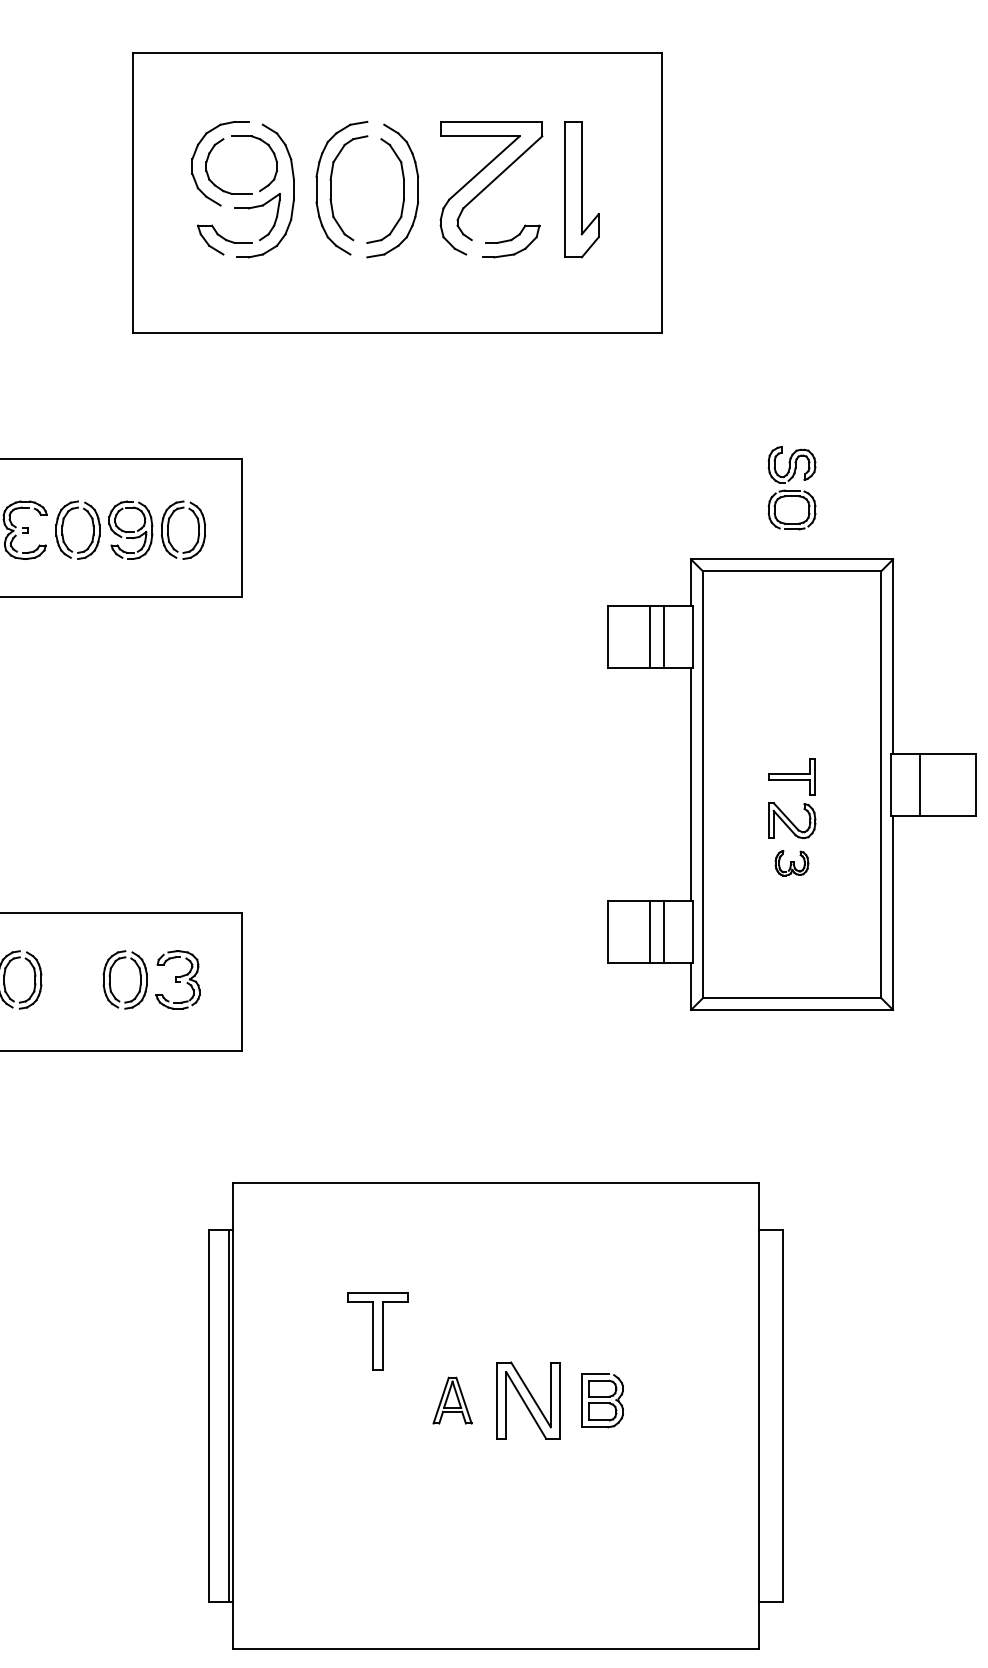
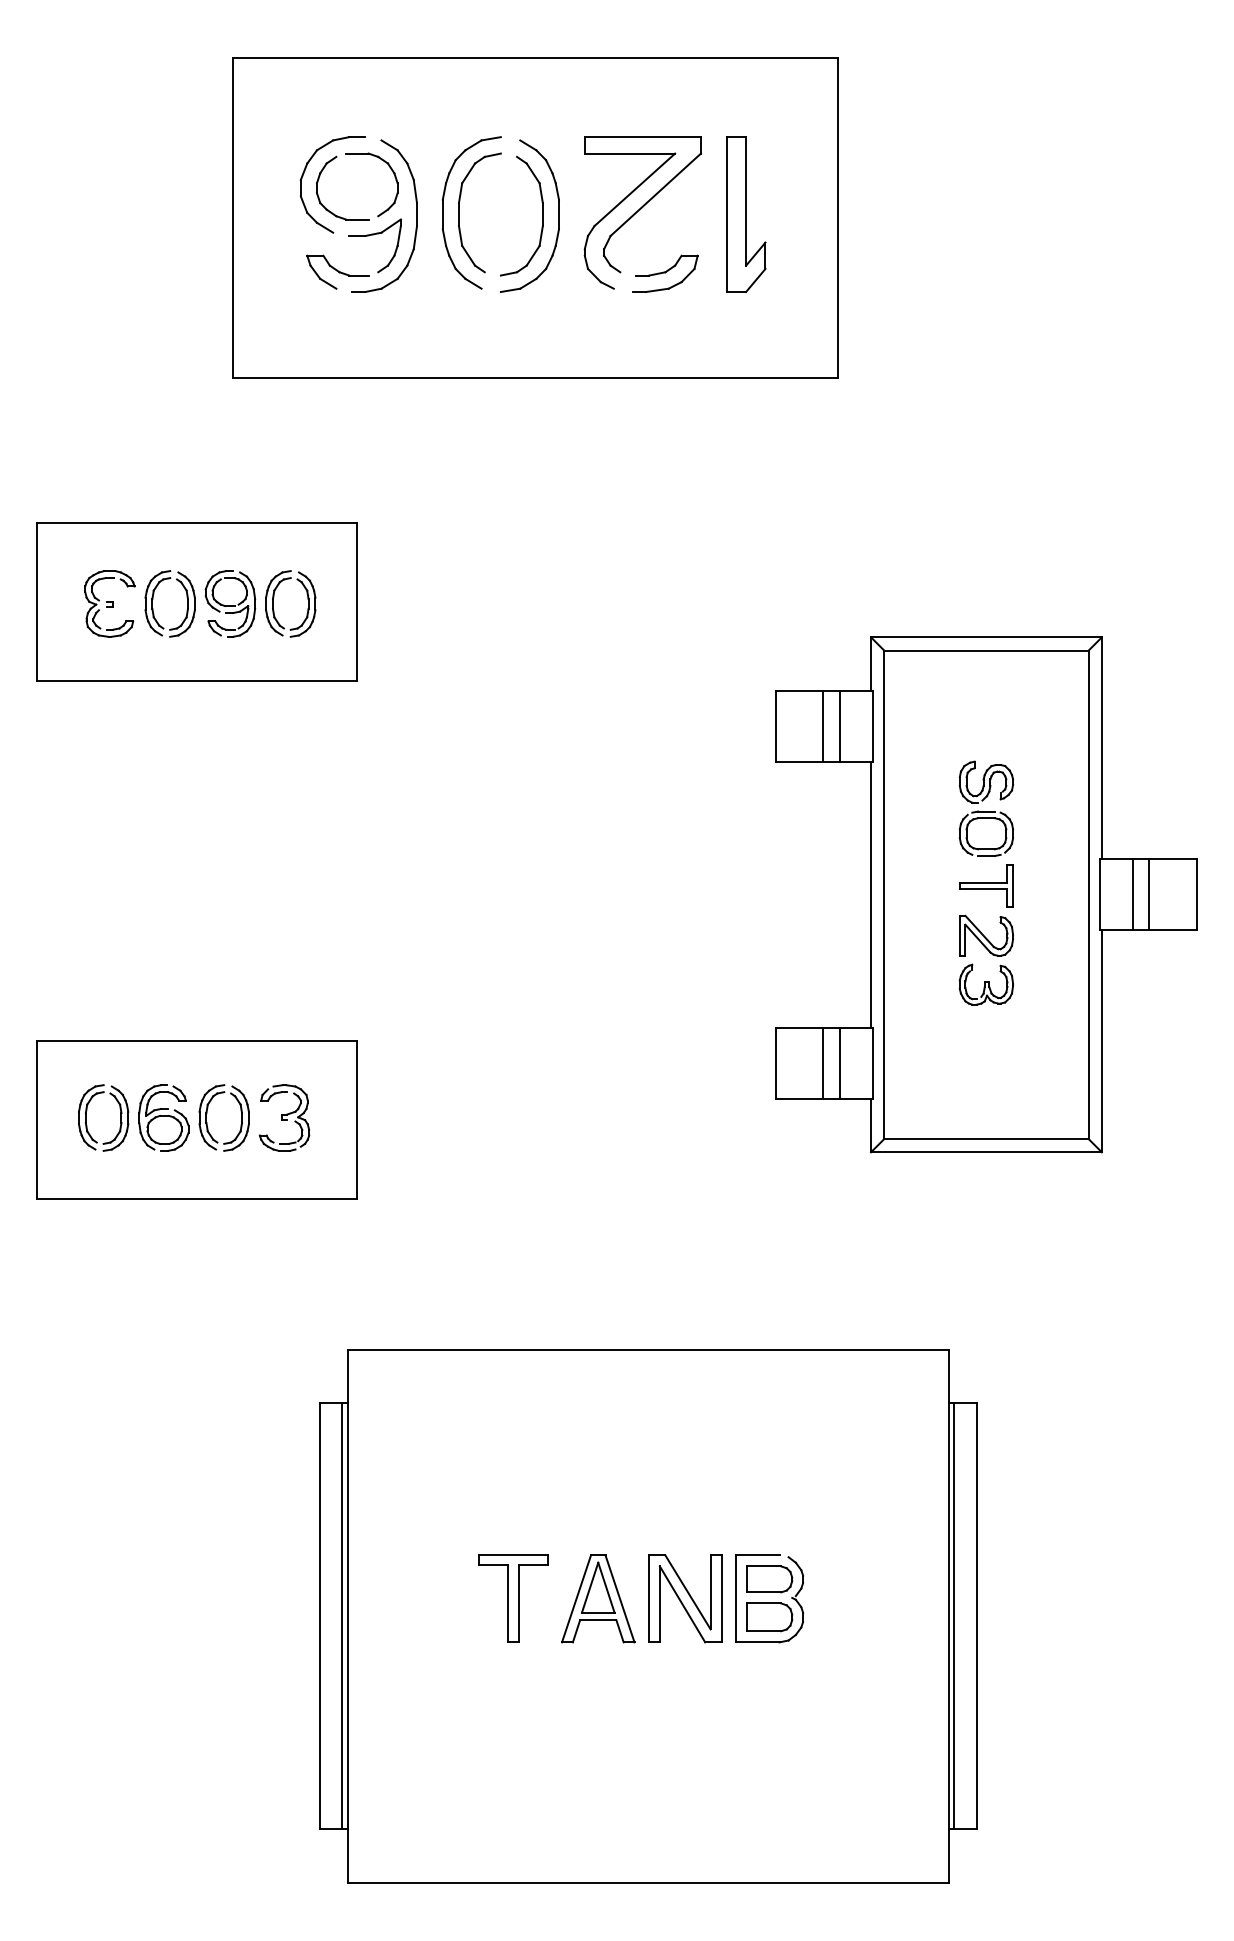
part: (792, 487) -> (986, 808), moved
line: (934, 784) -> (1149, 894), added
part: (791, 863) -> (985, 984), size x1.43
part: (72, 979) -> (163, 1117), added
part: (378, 1331) -> (513, 1598), moved
part: (452, 1400) -> (598, 1598), size x1.67
part: (602, 1400) -> (769, 1598), size x1.43
line: (764, 1416) -> (954, 1616), added

